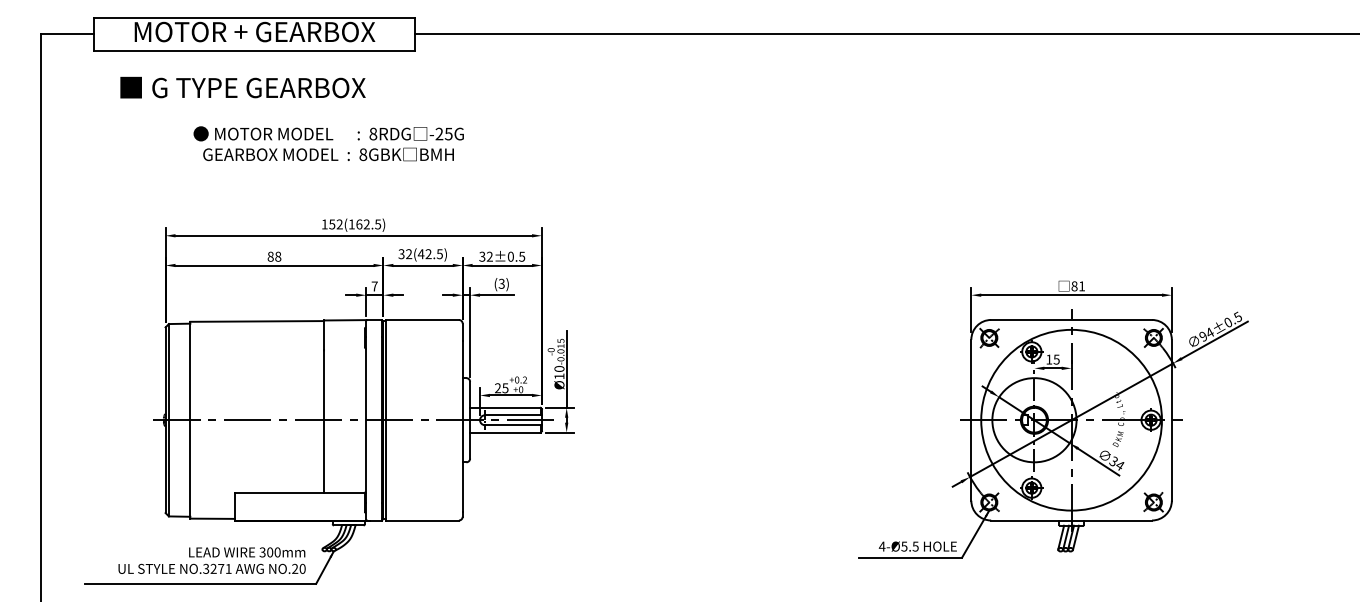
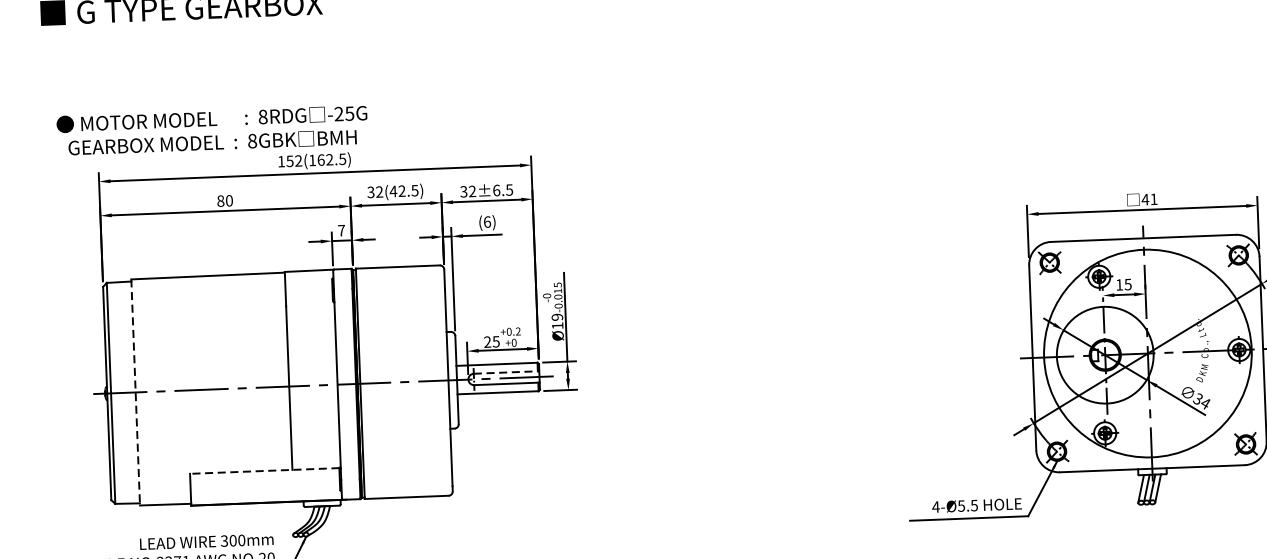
text: (328, 143) -> (212, 129), moved
text: (278, 256) -> (229, 200), 88 -> 80
text: (511, 256) -> (497, 190), 0.5 -> 6.5
text: (501, 283) -> (487, 221), (3) -> (6)
text: (1074, 286) -> (1145, 199), 81 -> 41
text: (559, 369) -> (557, 317), Ø10 -> Ø19
line: (513, 415) -> (506, 372), solid -> dashed
line: (190, 420) -> (135, 392), solid -> dashed
line: (299, 492) -> (264, 470), solid -> dashed

